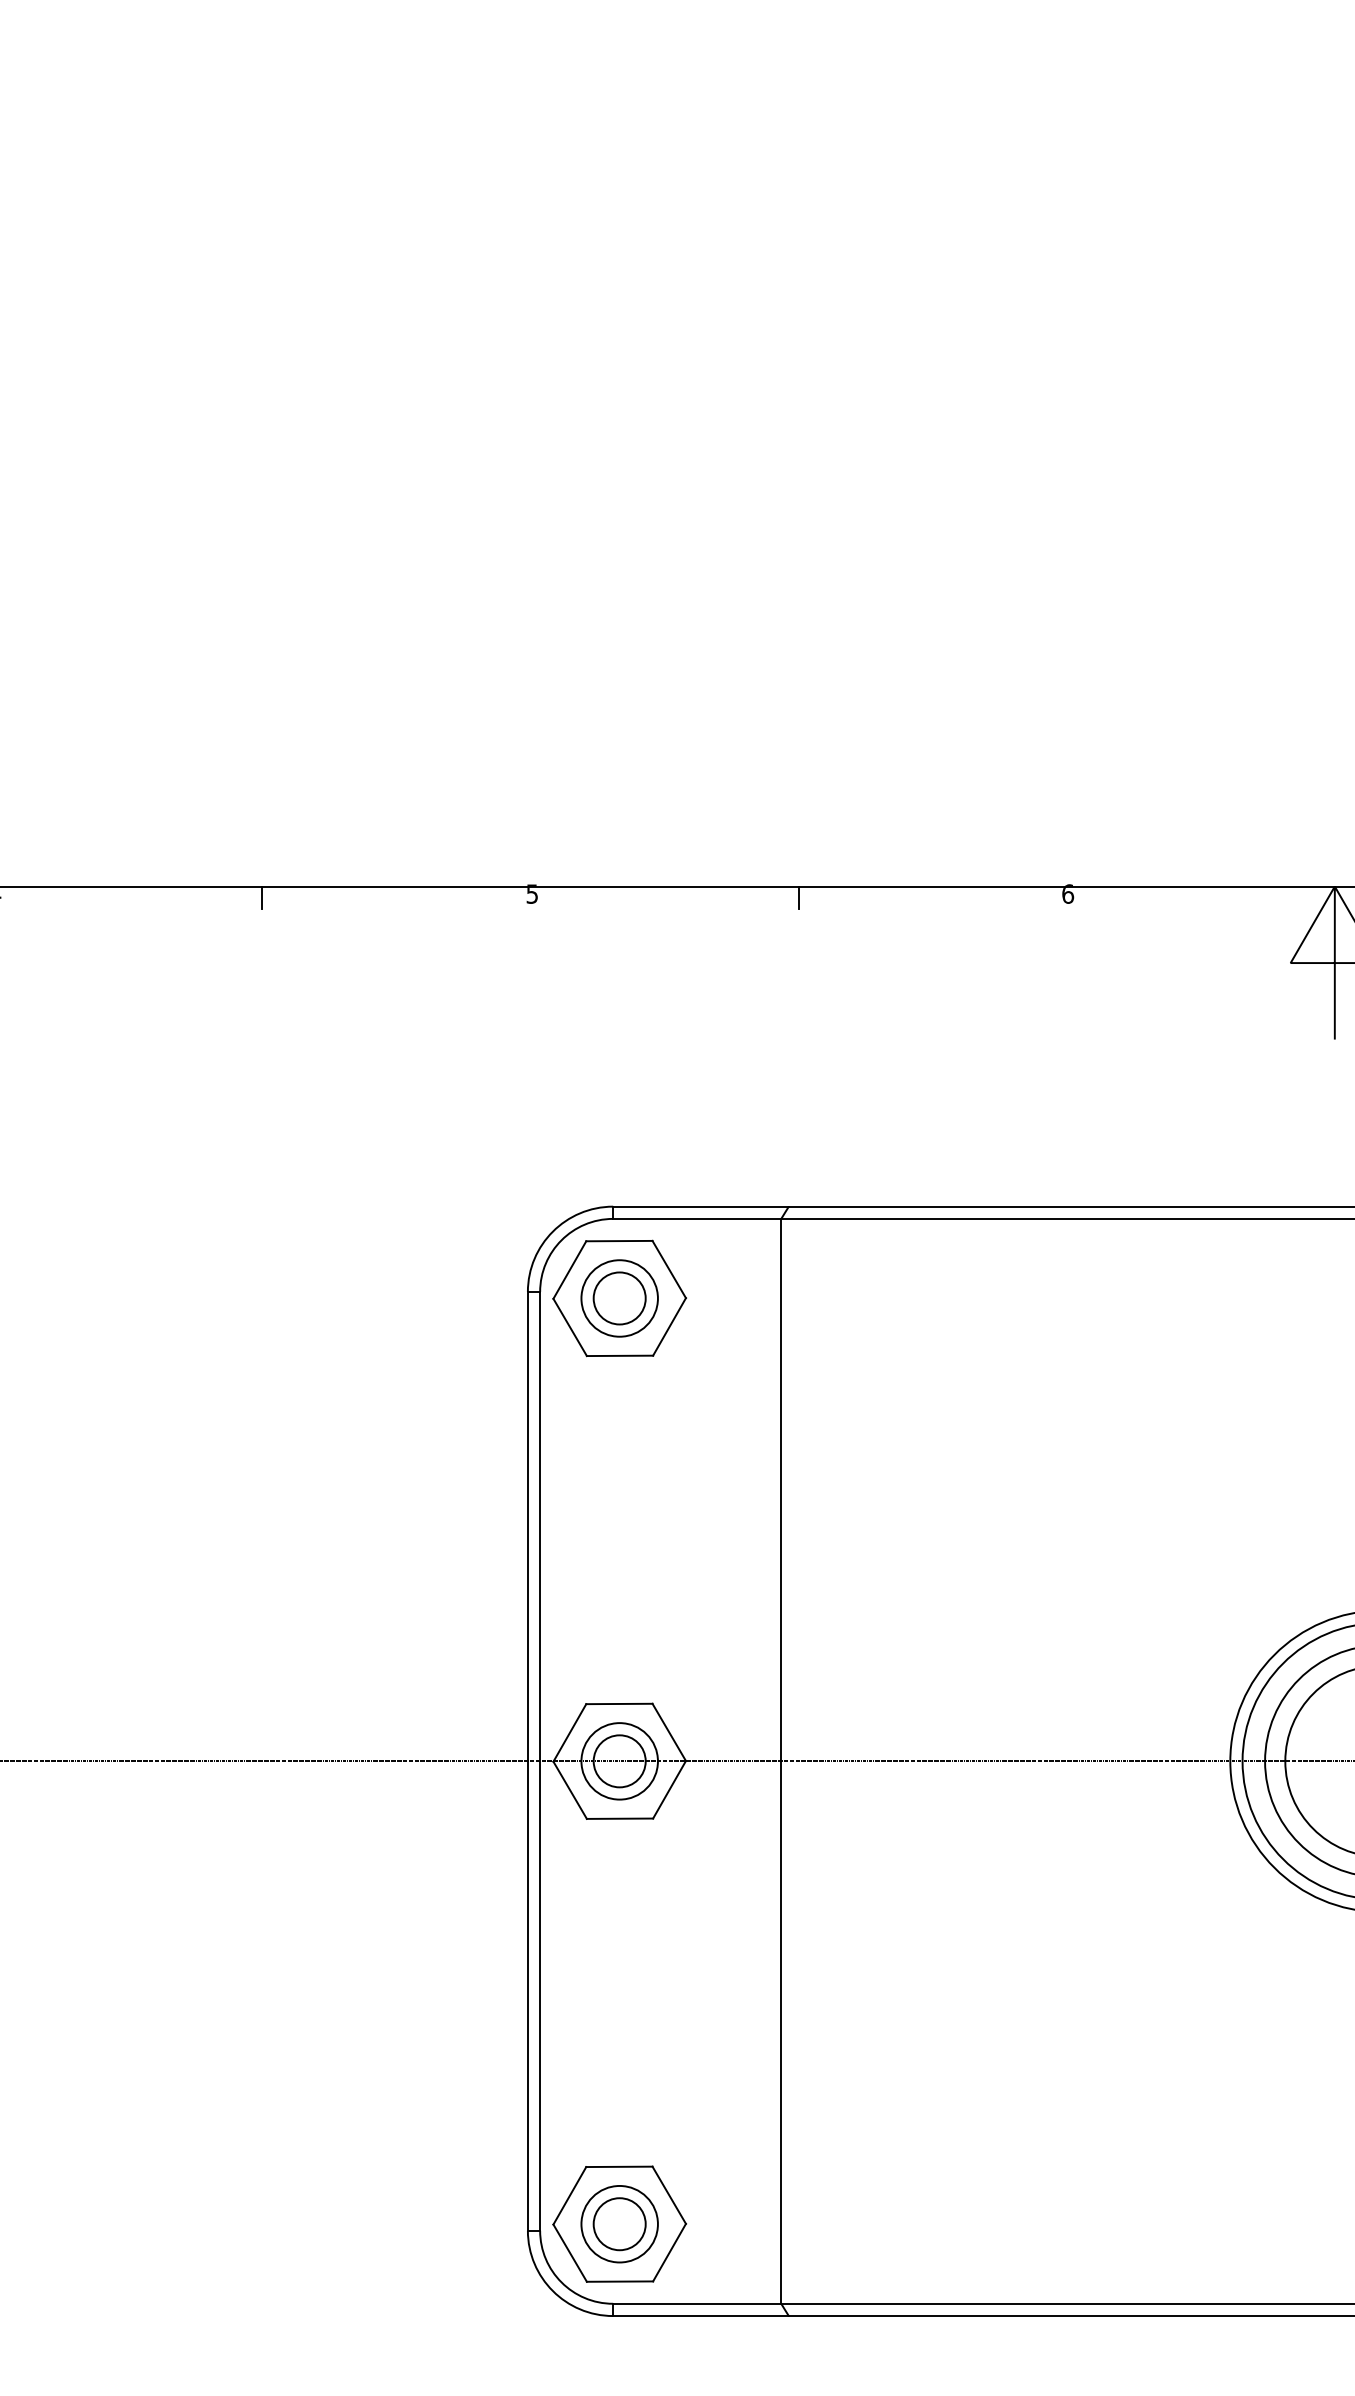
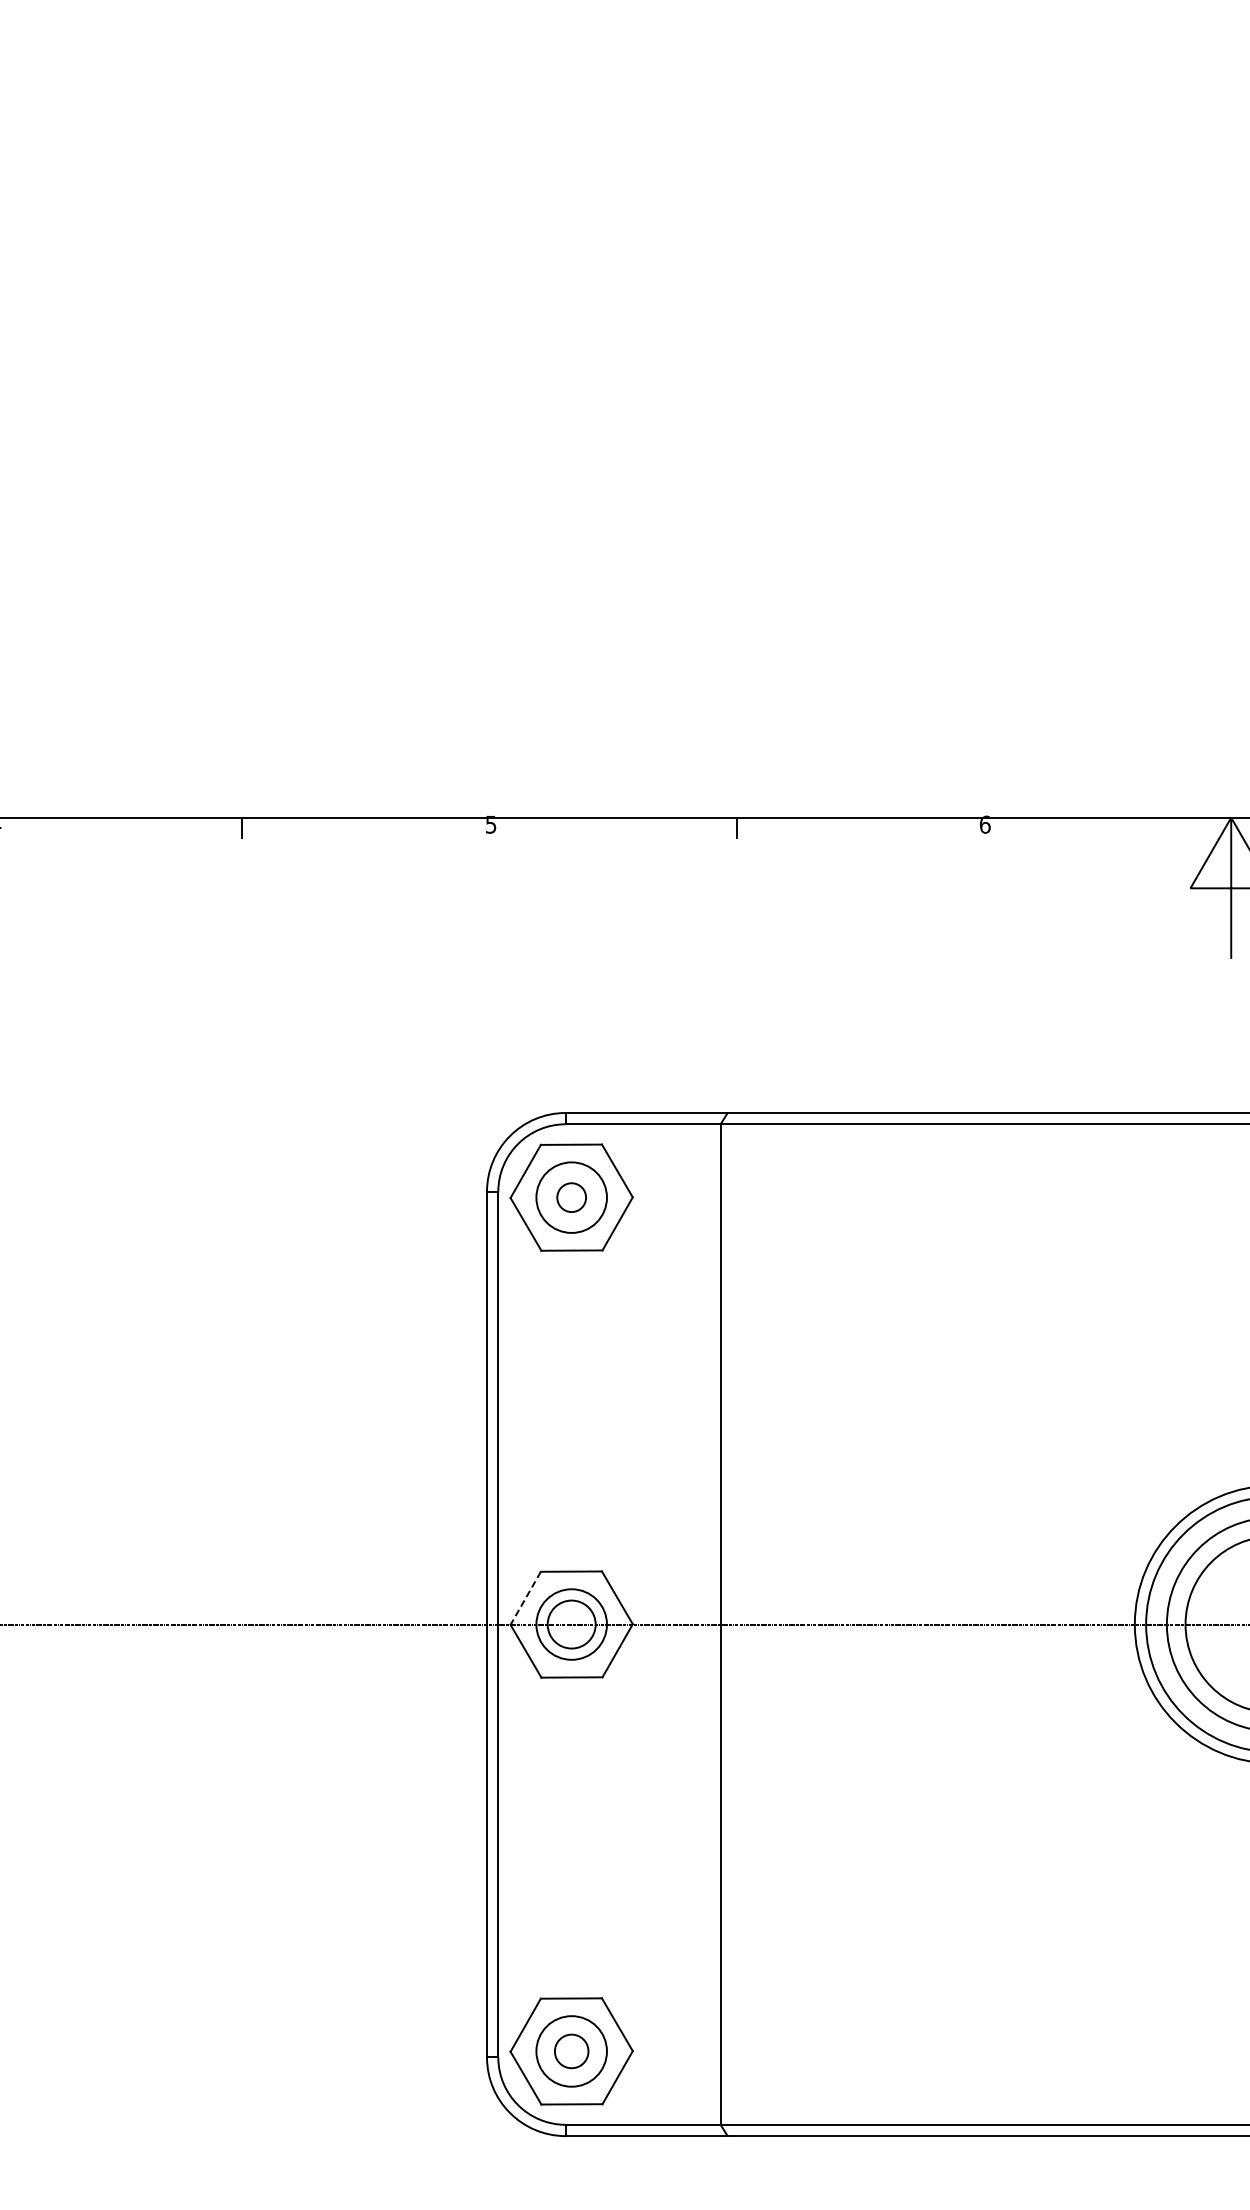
circle: (619, 1298) -> (571, 1197), size x0.6
line: (569, 1733) -> (525, 1598), solid -> dashed
circle: (619, 2224) -> (571, 2051), size x0.7

